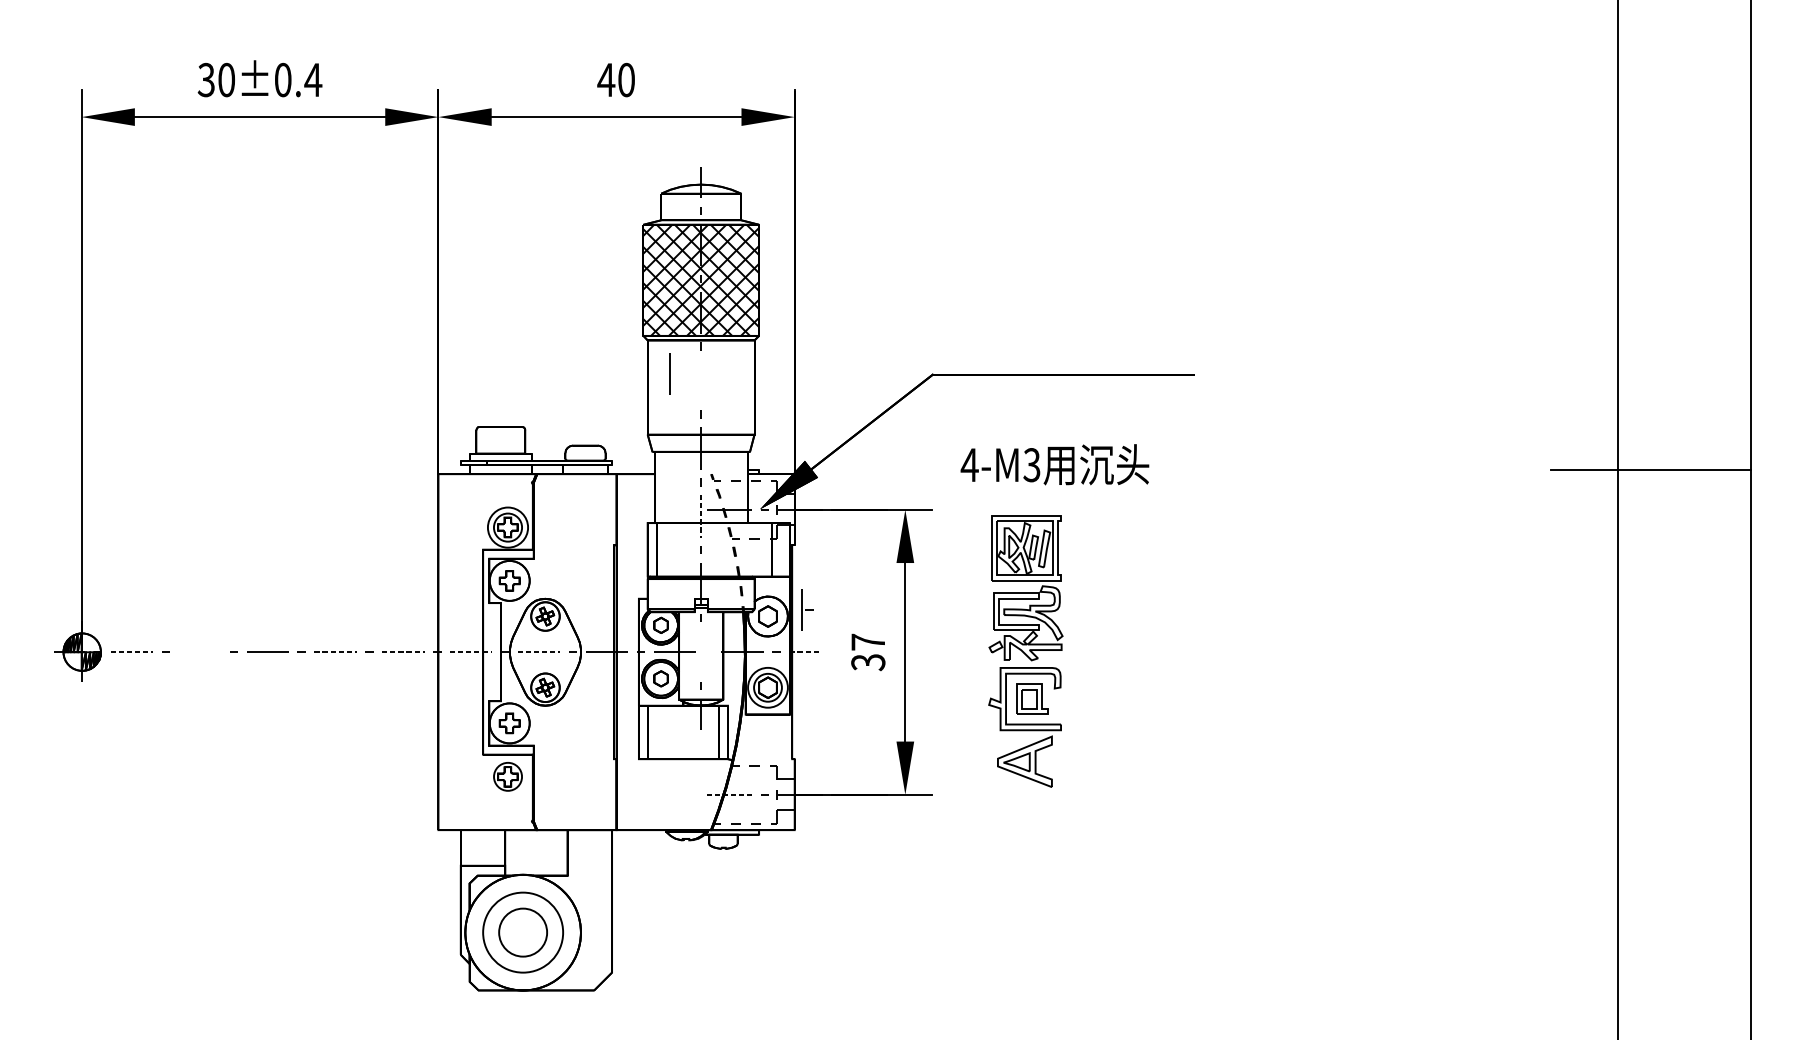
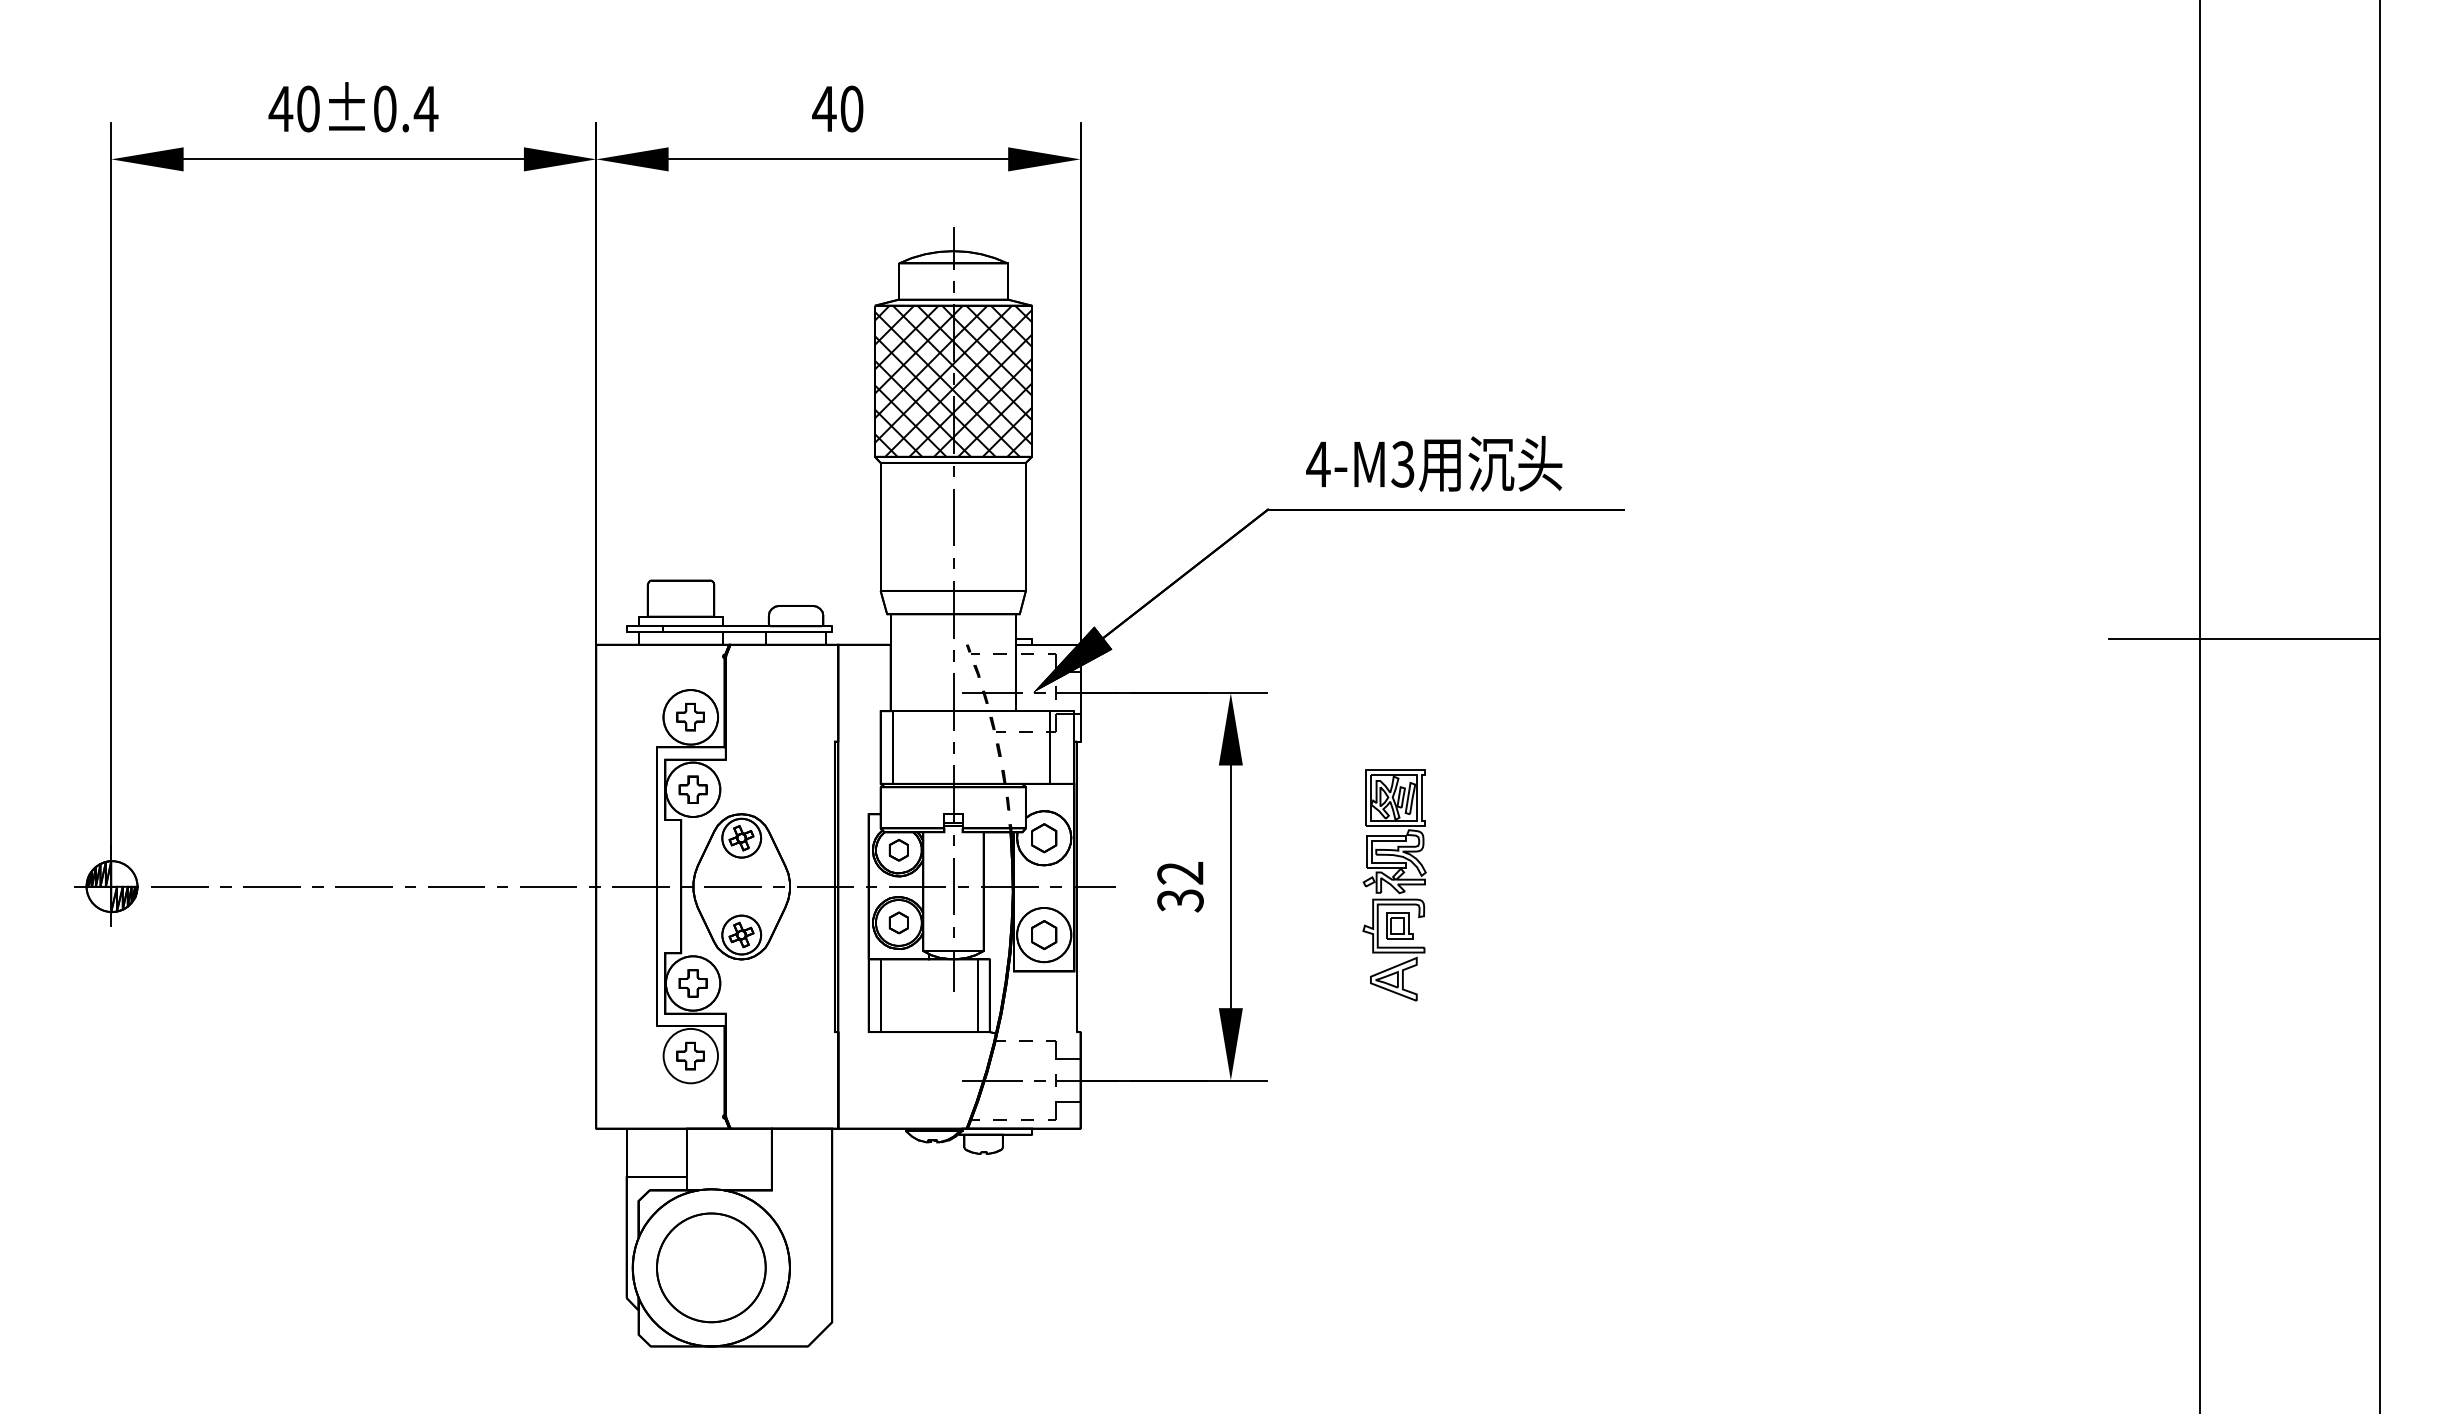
text: (206, 79) -> (280, 108), 30±0.4 -> 40±0.4
line: (669, 373) -> (953, 517), moved
text: (1055, 464) -> (1434, 463), moved
line: (701, 515) -> (953, 701), dashed -> solid
circle: (507, 527) -> (690, 717), size x1.43
part: (807, 610) -> (960, 886), moved
text: (868, 641) -> (1180, 872), 37 -> 32
part: (1025, 651) -> (1394, 885), size x0.62
line: (131, 652) -> (179, 886), dashed -> solid
line: (199, 652) -> (271, 886), added
line: (335, 652) -> (456, 886), dashed -> solid
line: (403, 652) -> (548, 886), dashed -> solid
line: (471, 652) -> (640, 886), dashed -> solid
line: (539, 652) -> (733, 886), dashed -> solid
line: (805, 652) -> (1094, 886), dashed -> solid
circle: (768, 687) -> (1044, 934), size x1.43
circle: (507, 776) -> (690, 1055), size x1.43
line: (729, 794) -> (992, 1080), dashed -> solid
circle: (522, 932) -> (710, 1267), size x1.67

